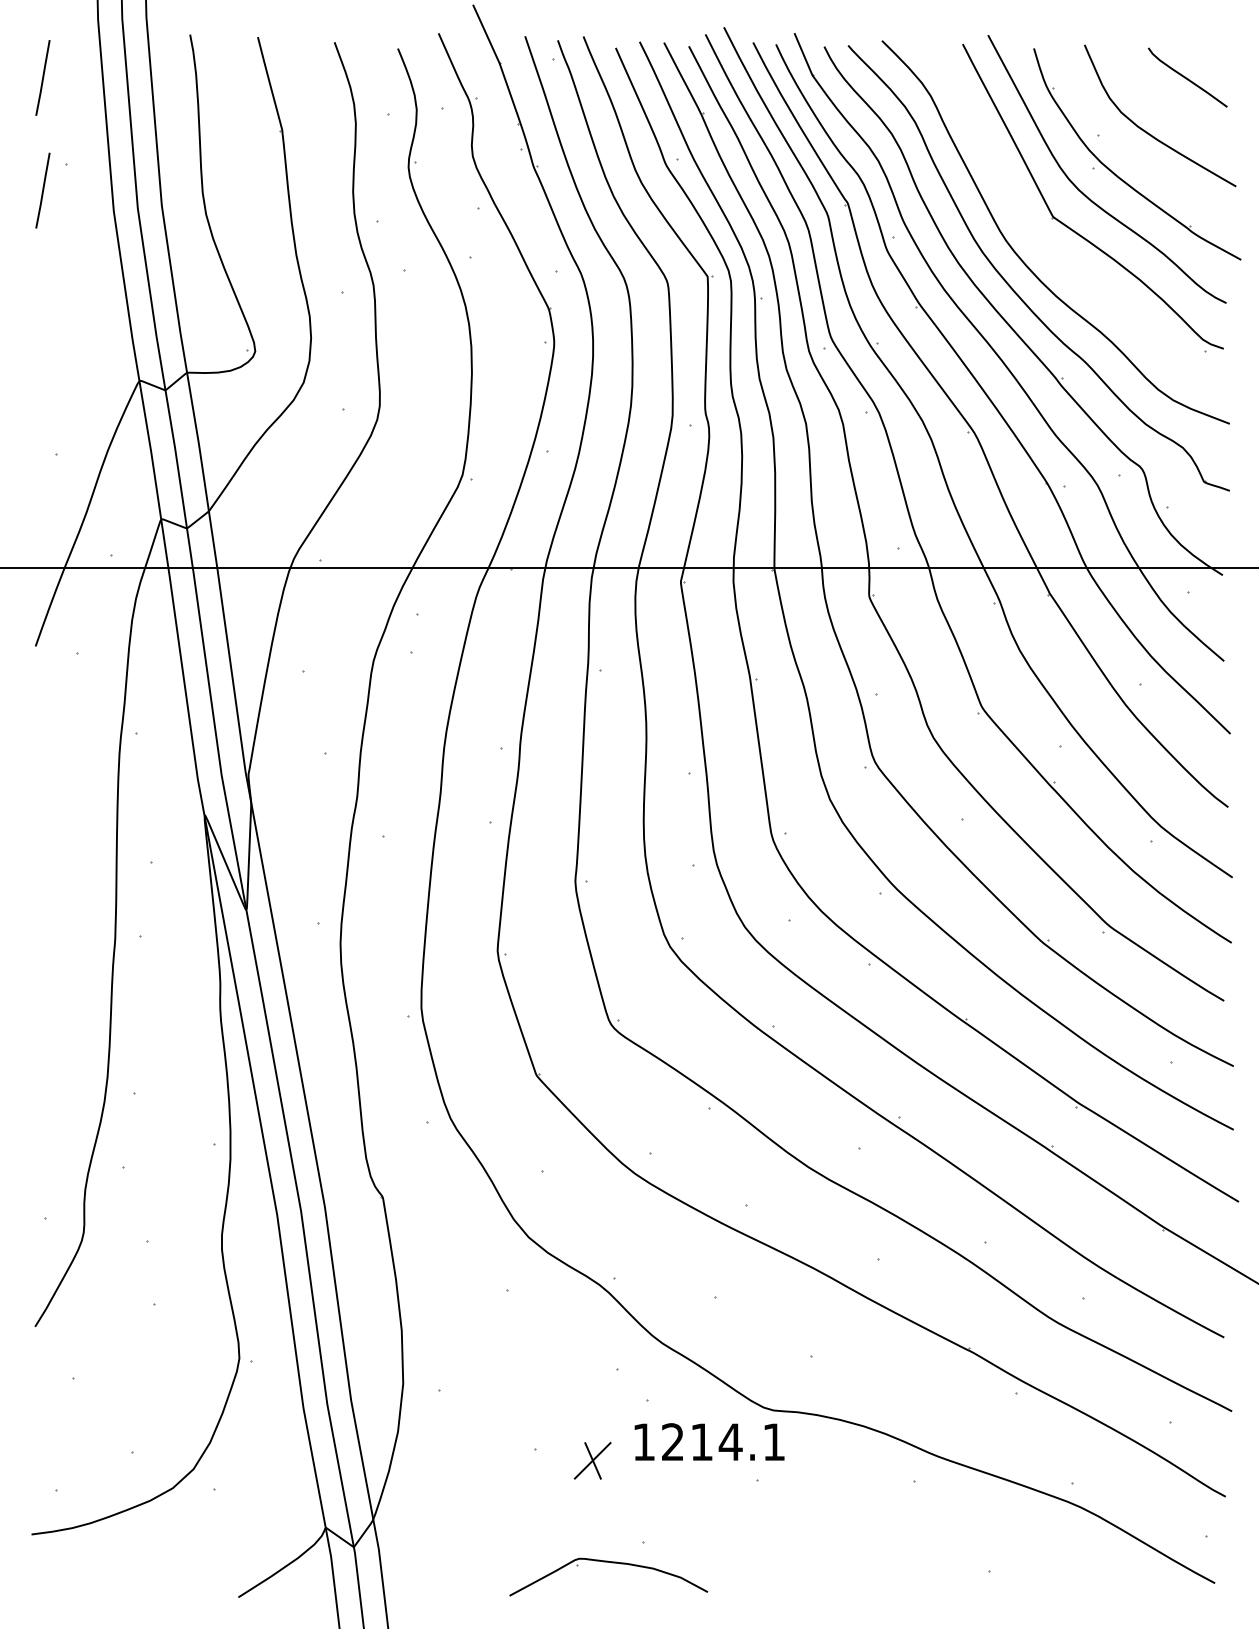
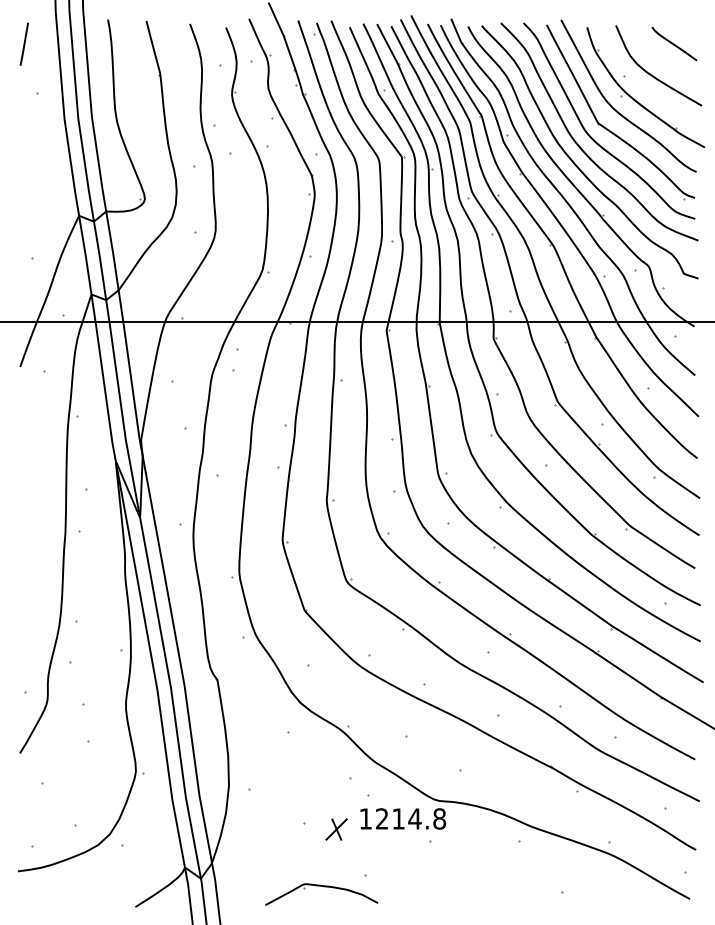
line: (41, 189) -> (23, 107), removed
curve: (1043, 242) -> (592, 137), added
text: (773, 1441) -> (439, 818), 1214.1 -> 1214.8
part: (613, 1564) -> (324, 887), moved

